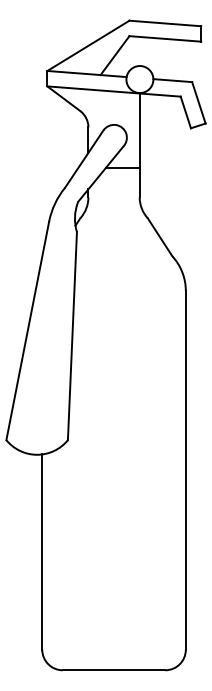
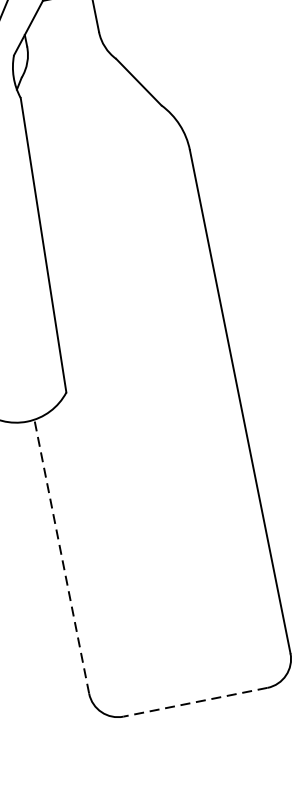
line: (42, 552) -> (62, 557), solid -> dashed
line: (113, 670) -> (194, 702), solid -> dashed

